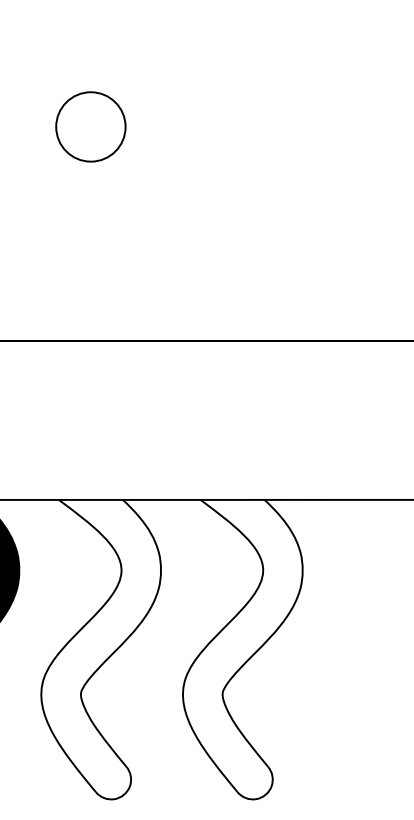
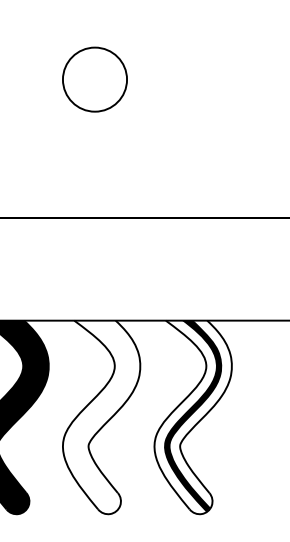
circle: (90, 126) -> (94, 79), size x1.43
fill: (243, 648) -> (193, 416), added

